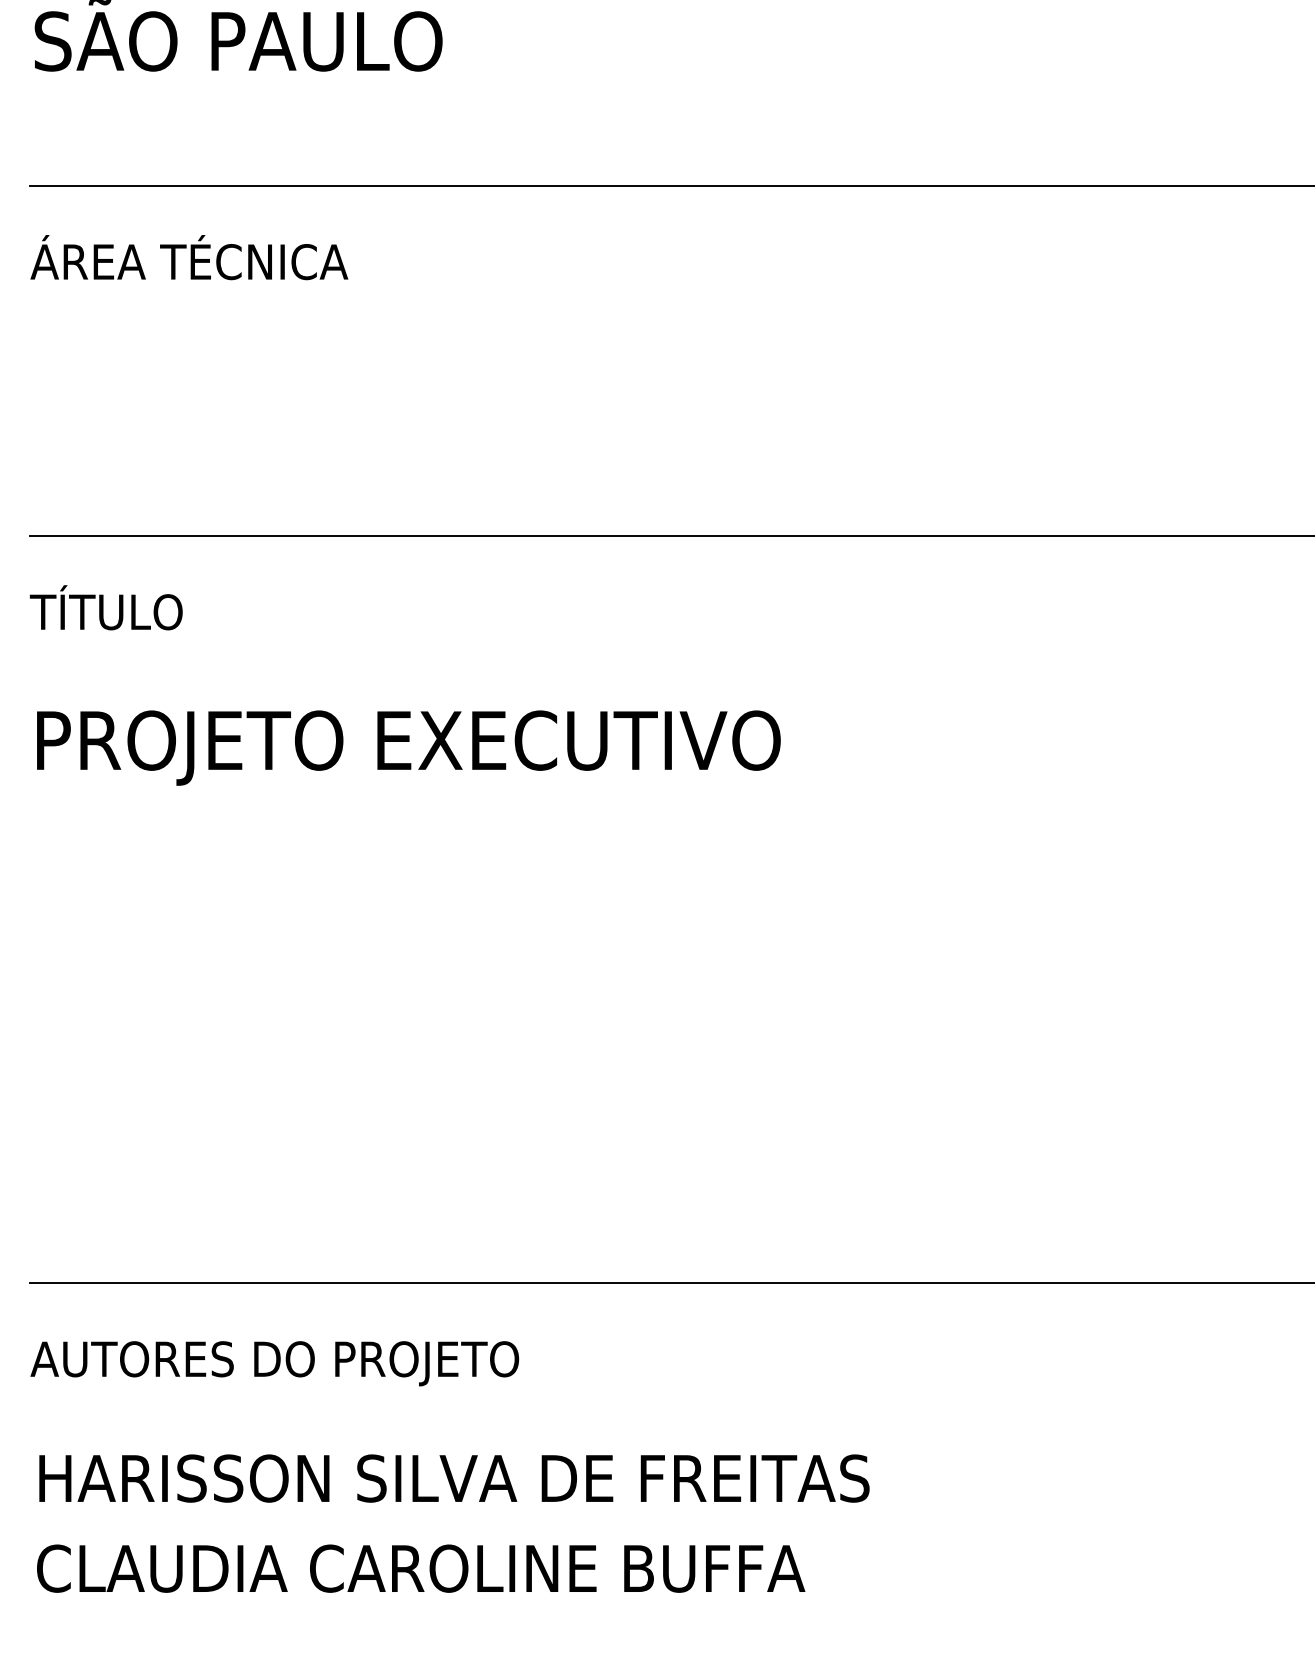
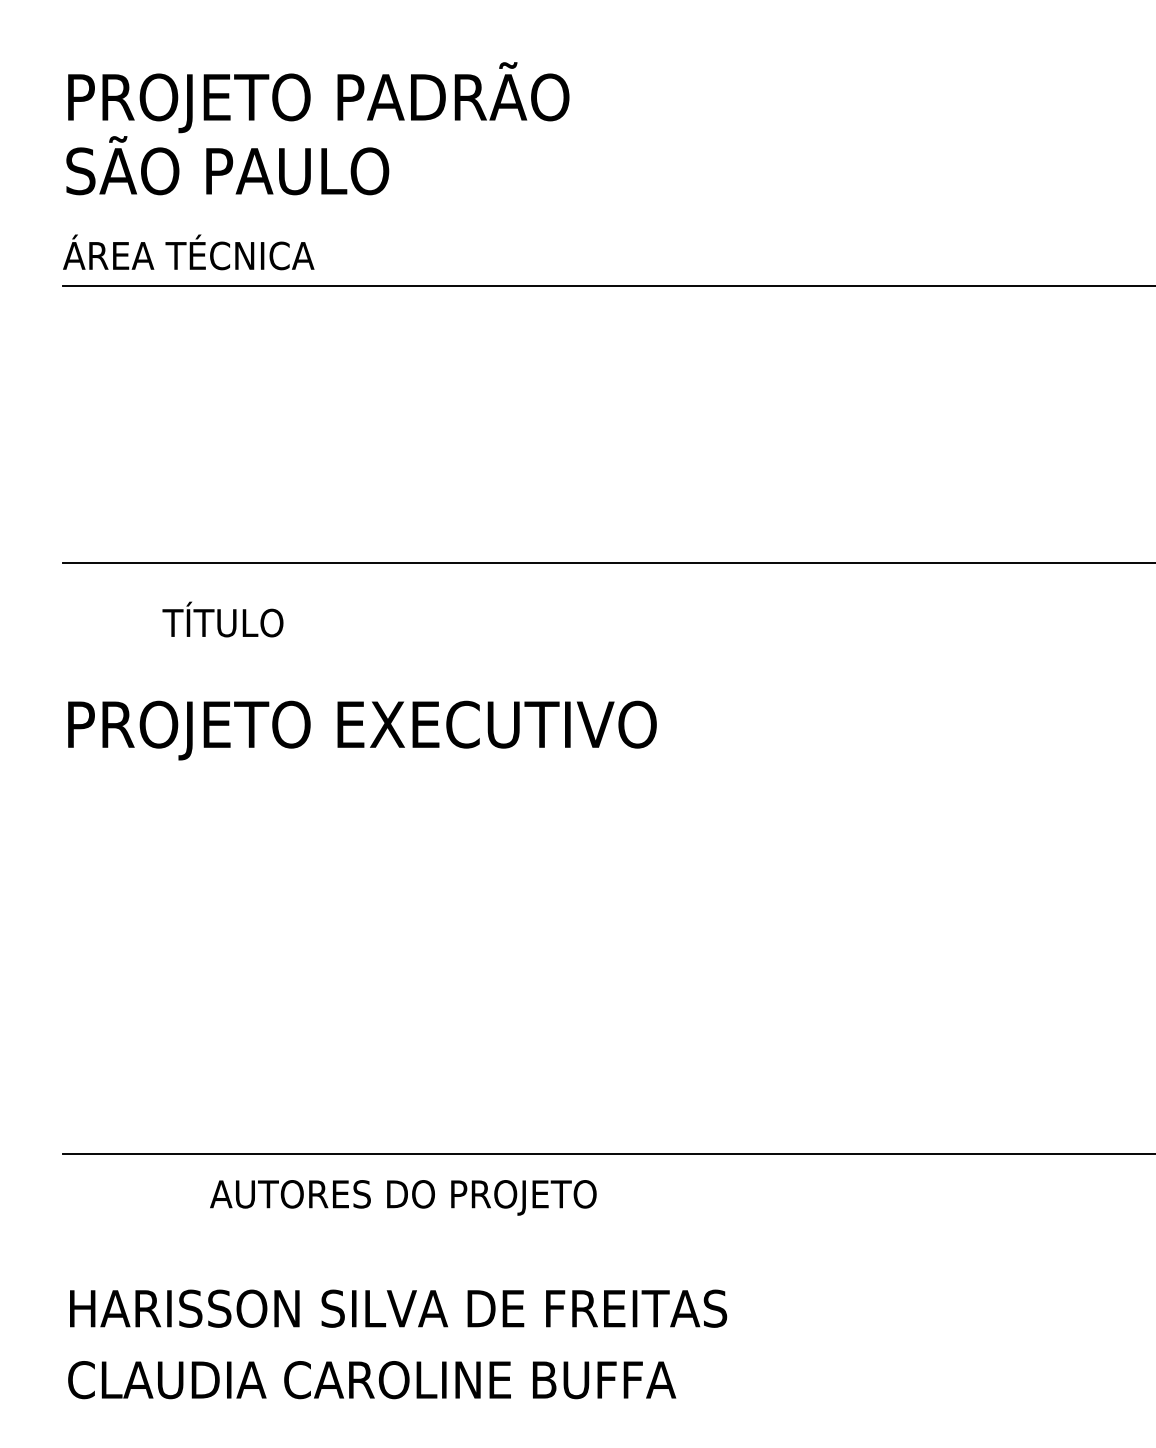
text: (189, 257) -> (188, 252), moved
text: (105, 607) -> (222, 619), moved
text: (274, 1363) -> (403, 1197), moved

